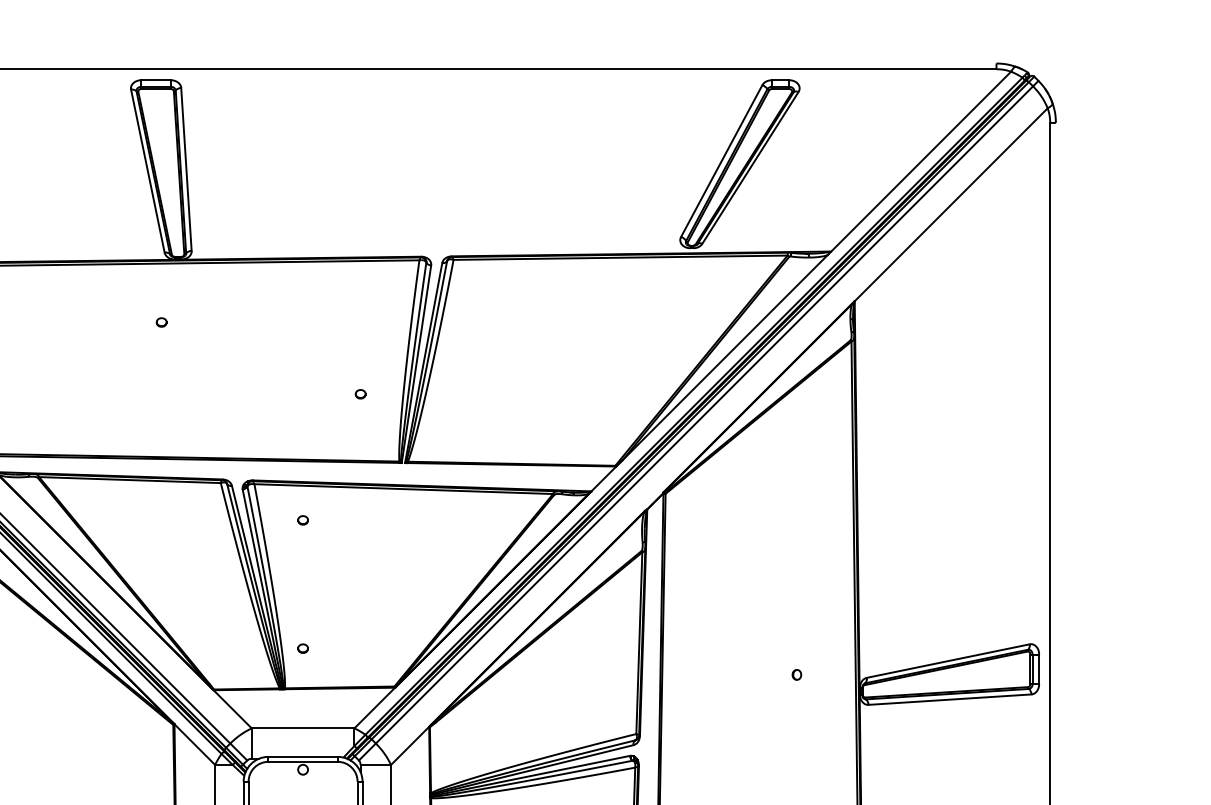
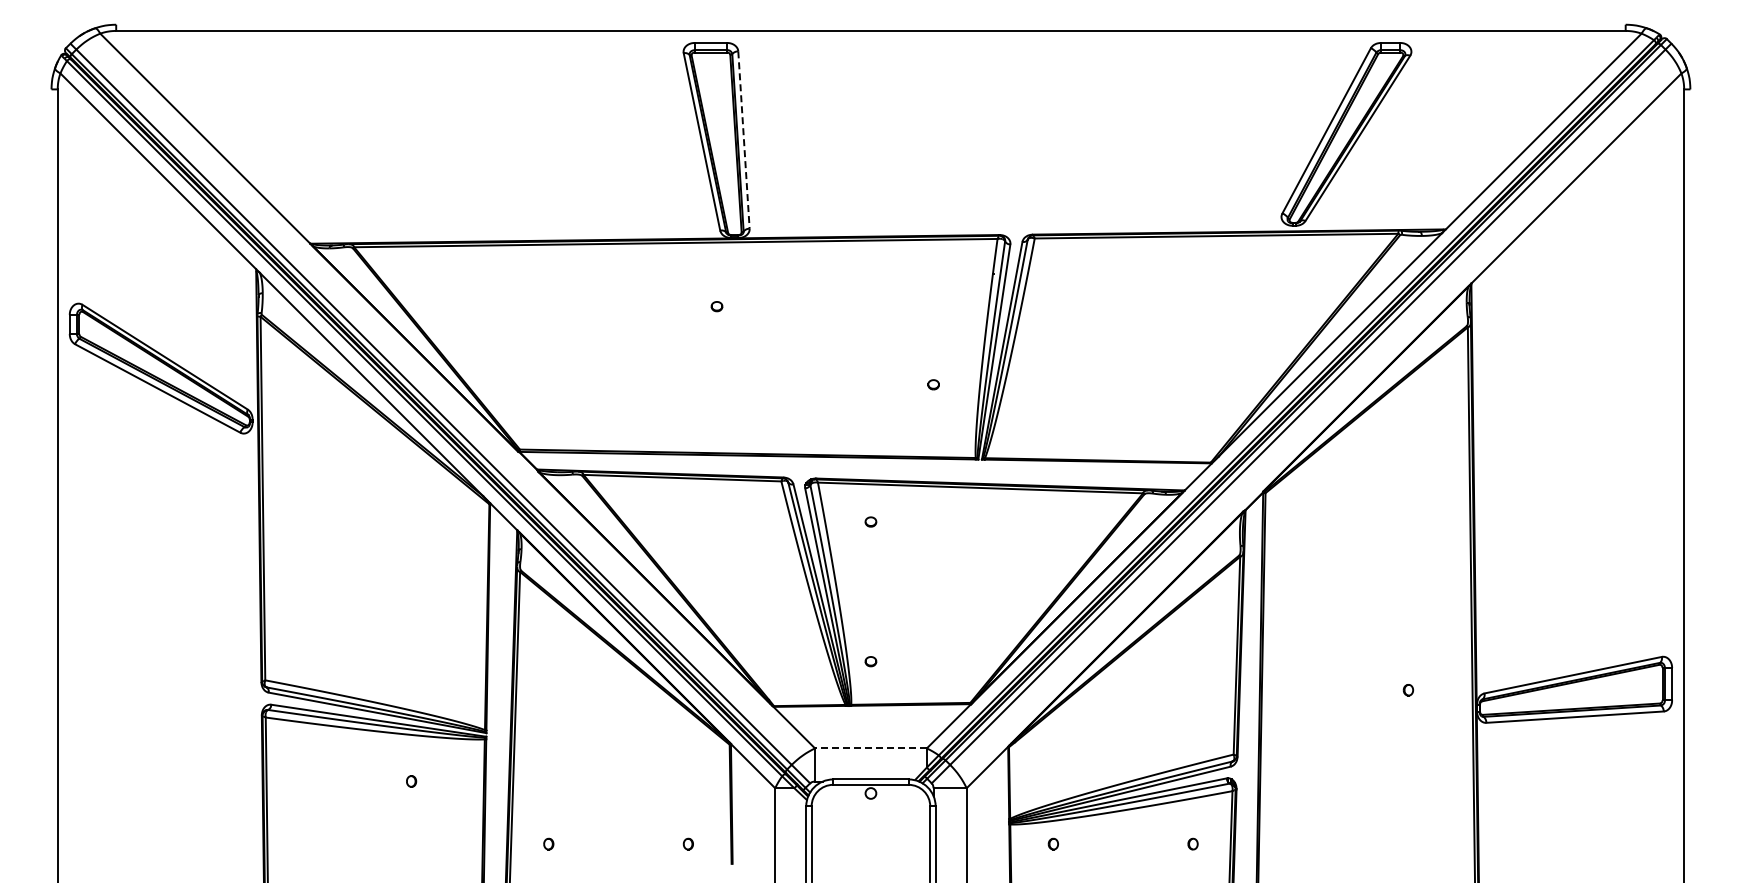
line: (186, 169) -> (743, 140), solid -> dashed
line: (302, 728) -> (870, 748), solid -> dashed

